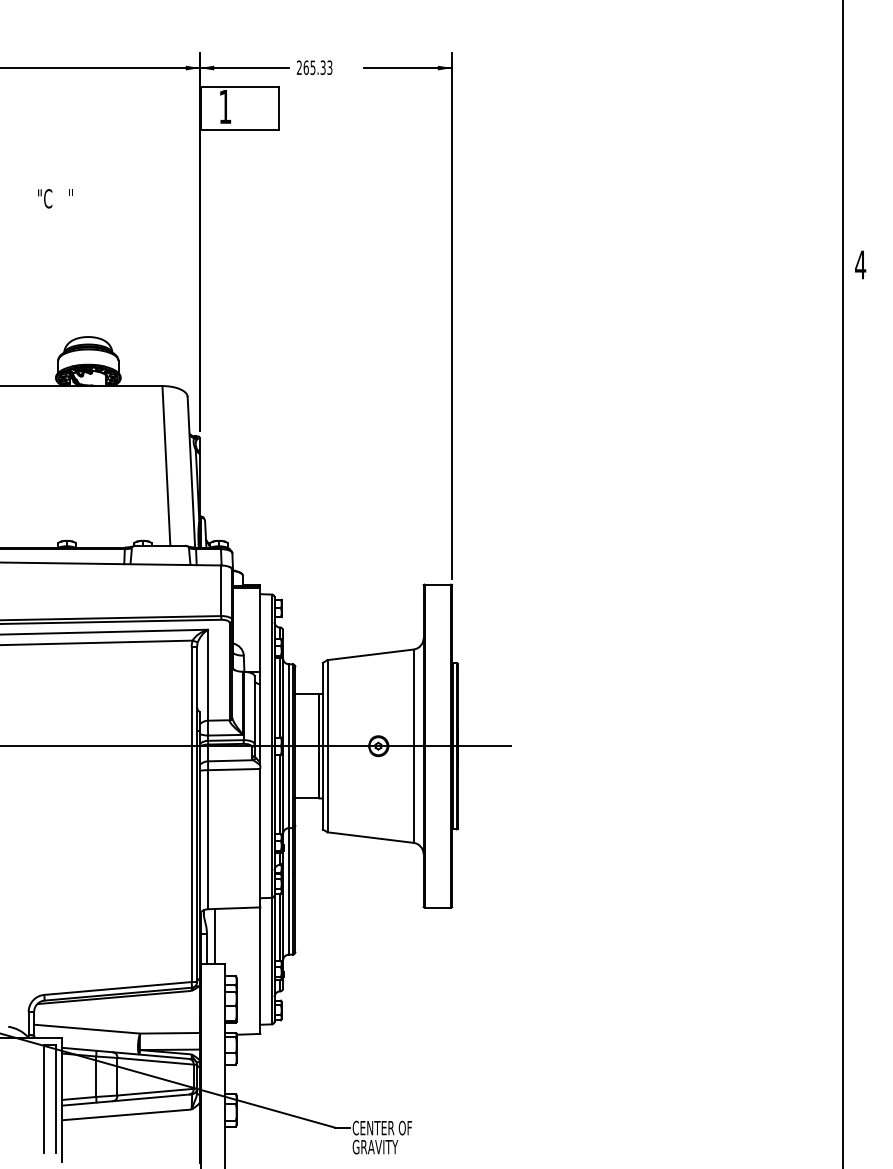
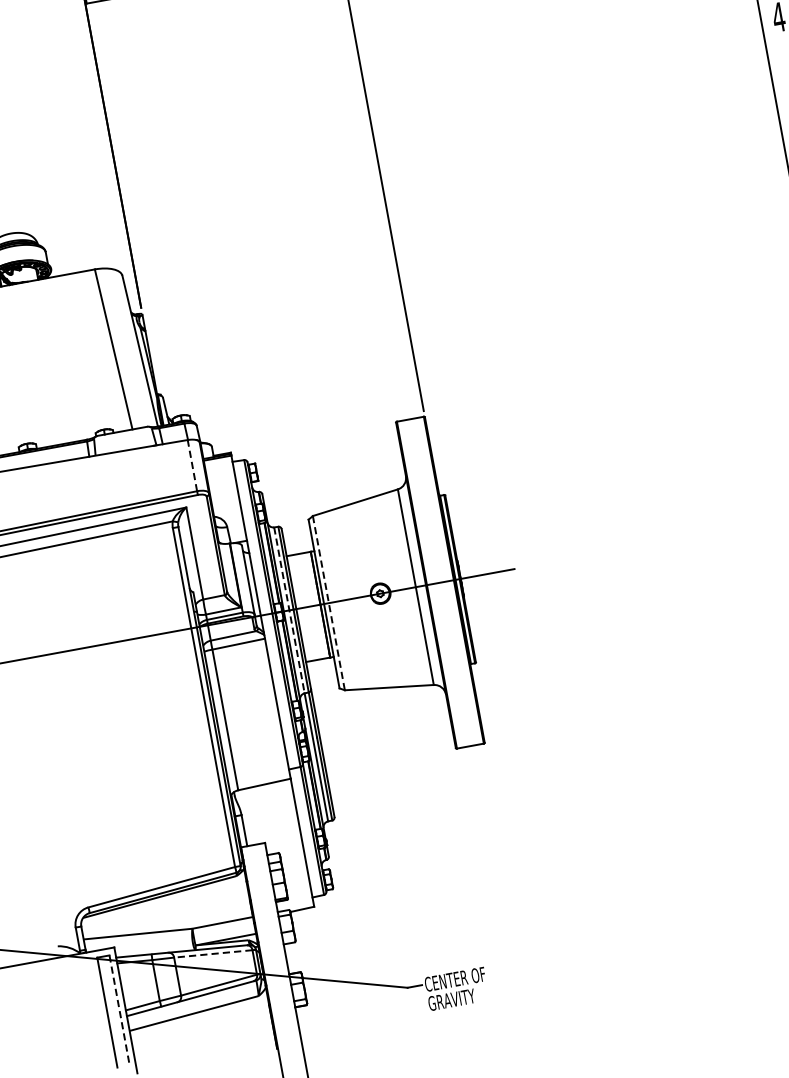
line: (221, 590) -> (192, 465), solid -> dashed
line: (288, 746) -> (289, 610), solid -> dashed
line: (327, 746) -> (328, 603), solid -> dashed
line: (214, 936) -> (249, 816), removed
line: (155, 1061) -> (213, 954), solid -> dashed
line: (56, 1099) -> (120, 1010), solid -> dashed

